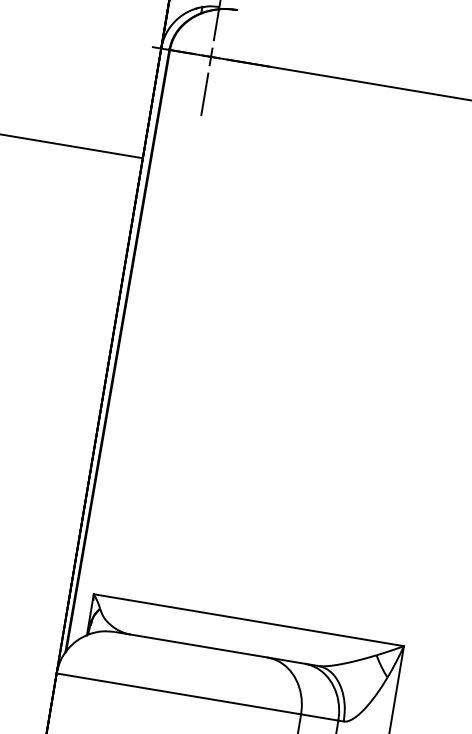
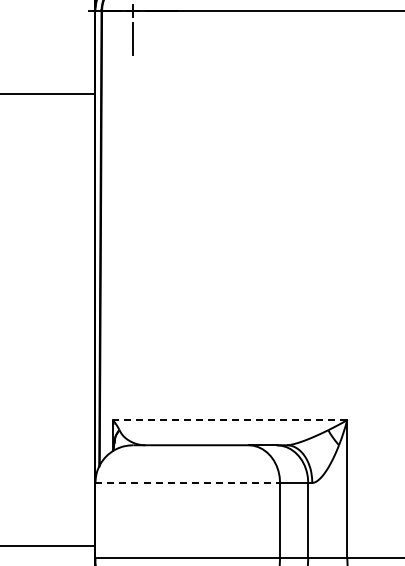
line: (247, 620) -> (229, 420), solid -> dashed
line: (179, 693) -> (188, 482), solid -> dashed

